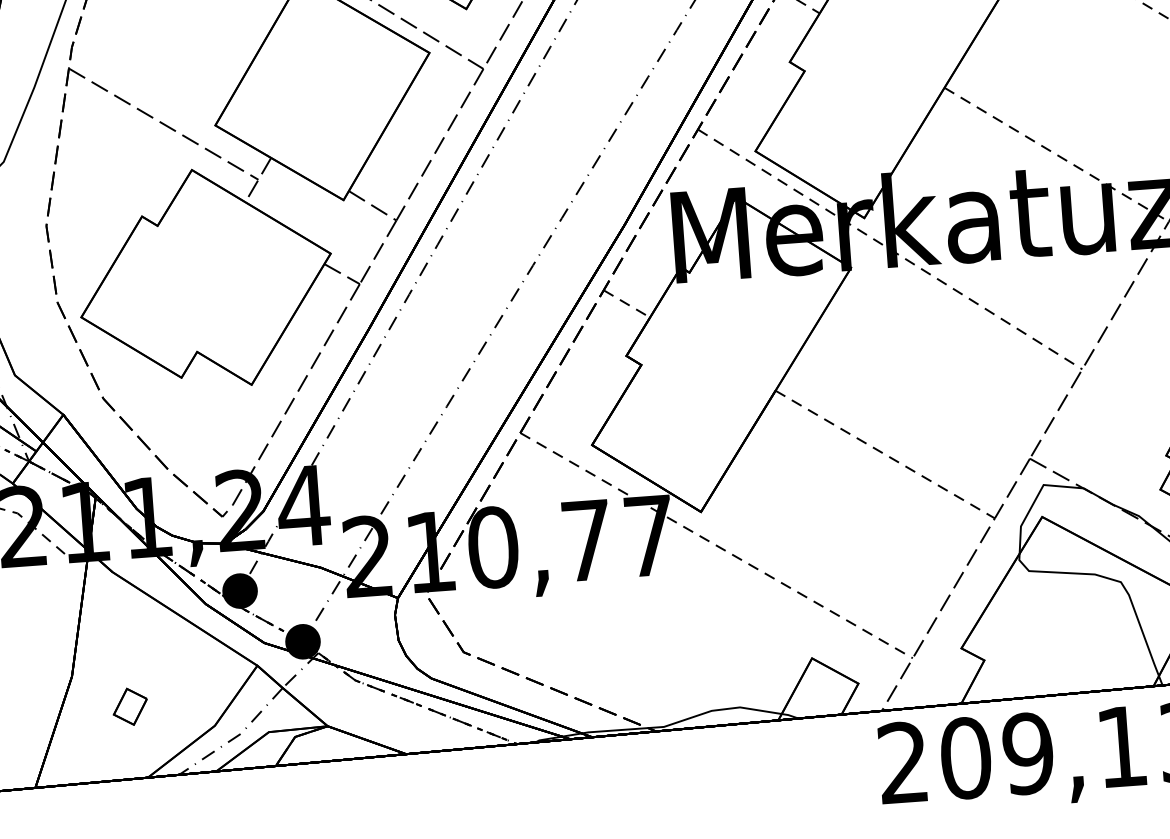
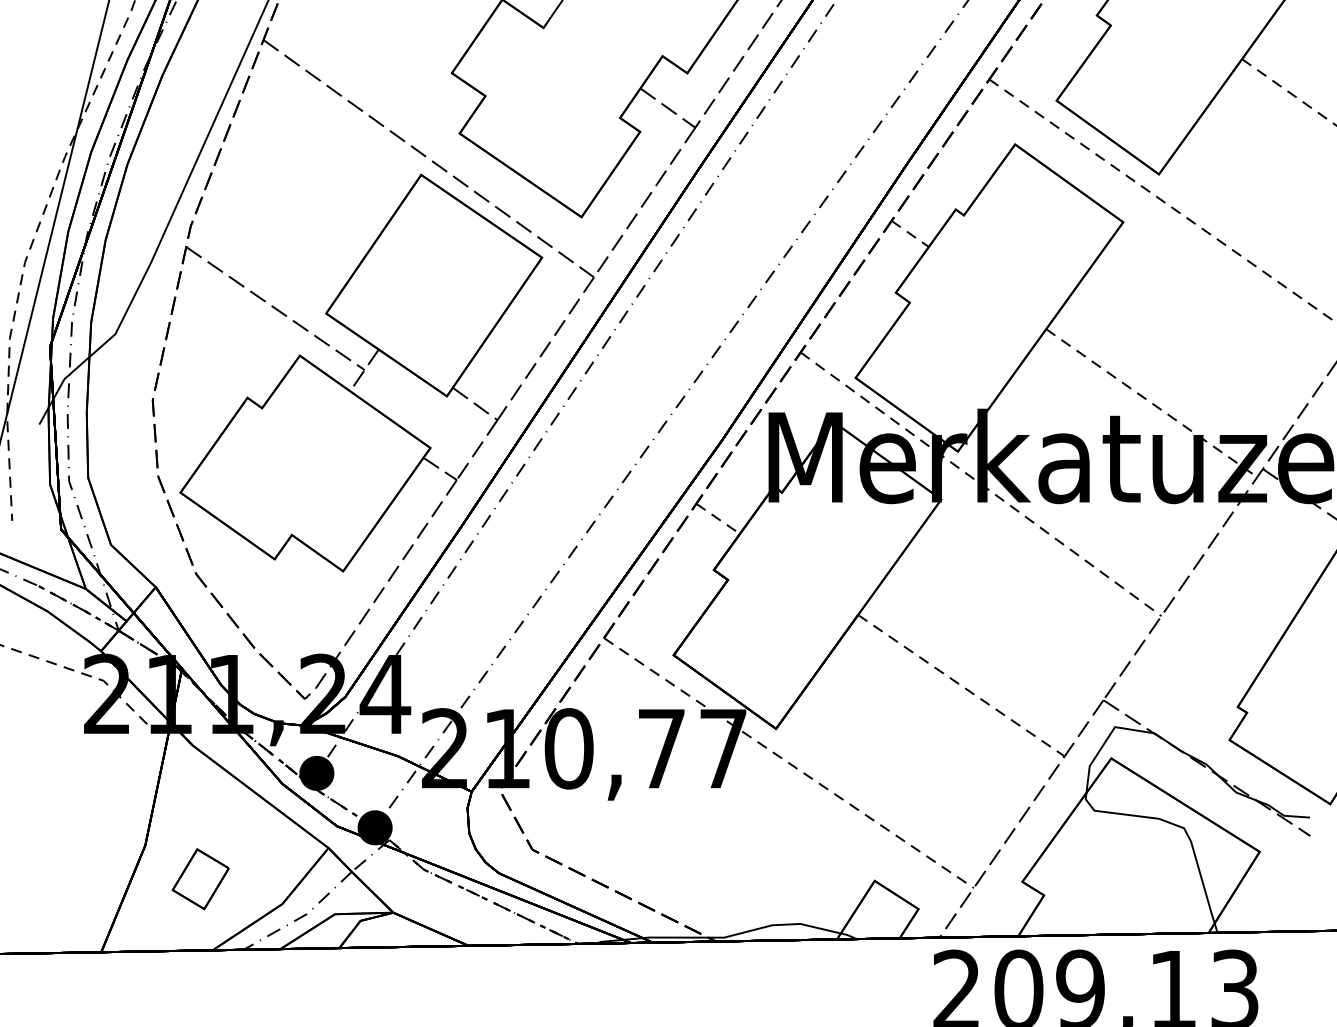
part: (130, 707) -> (200, 879), size x1.67

